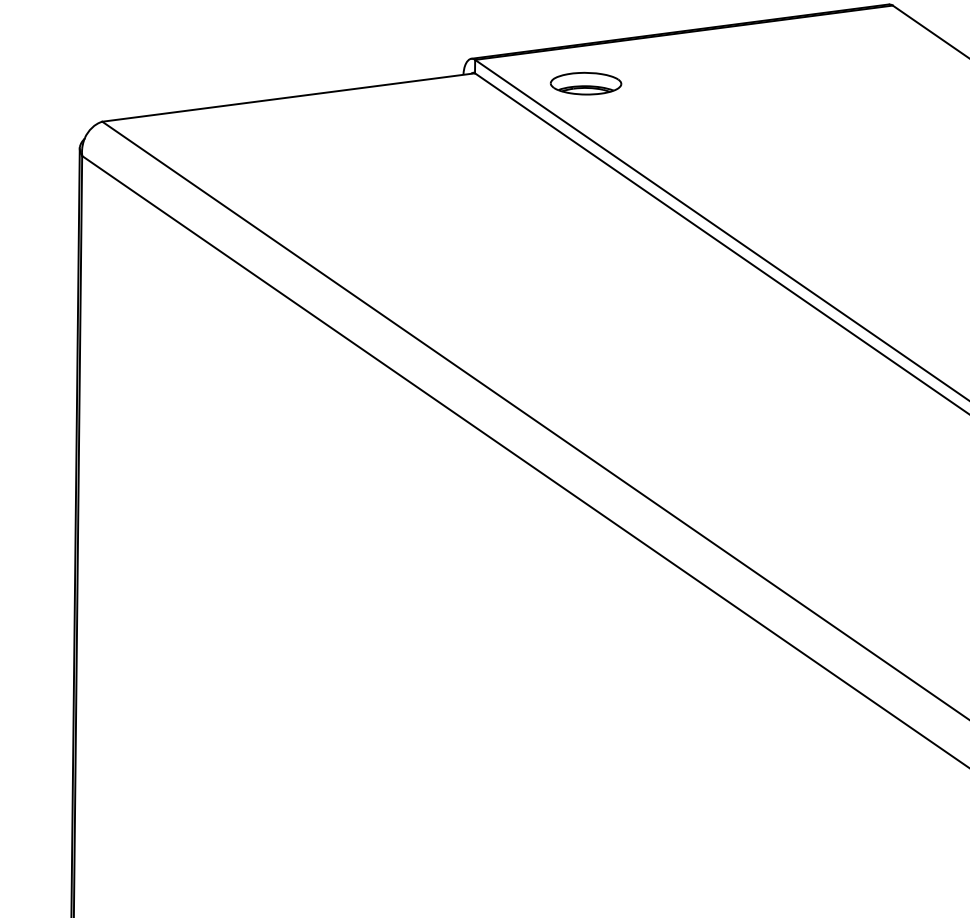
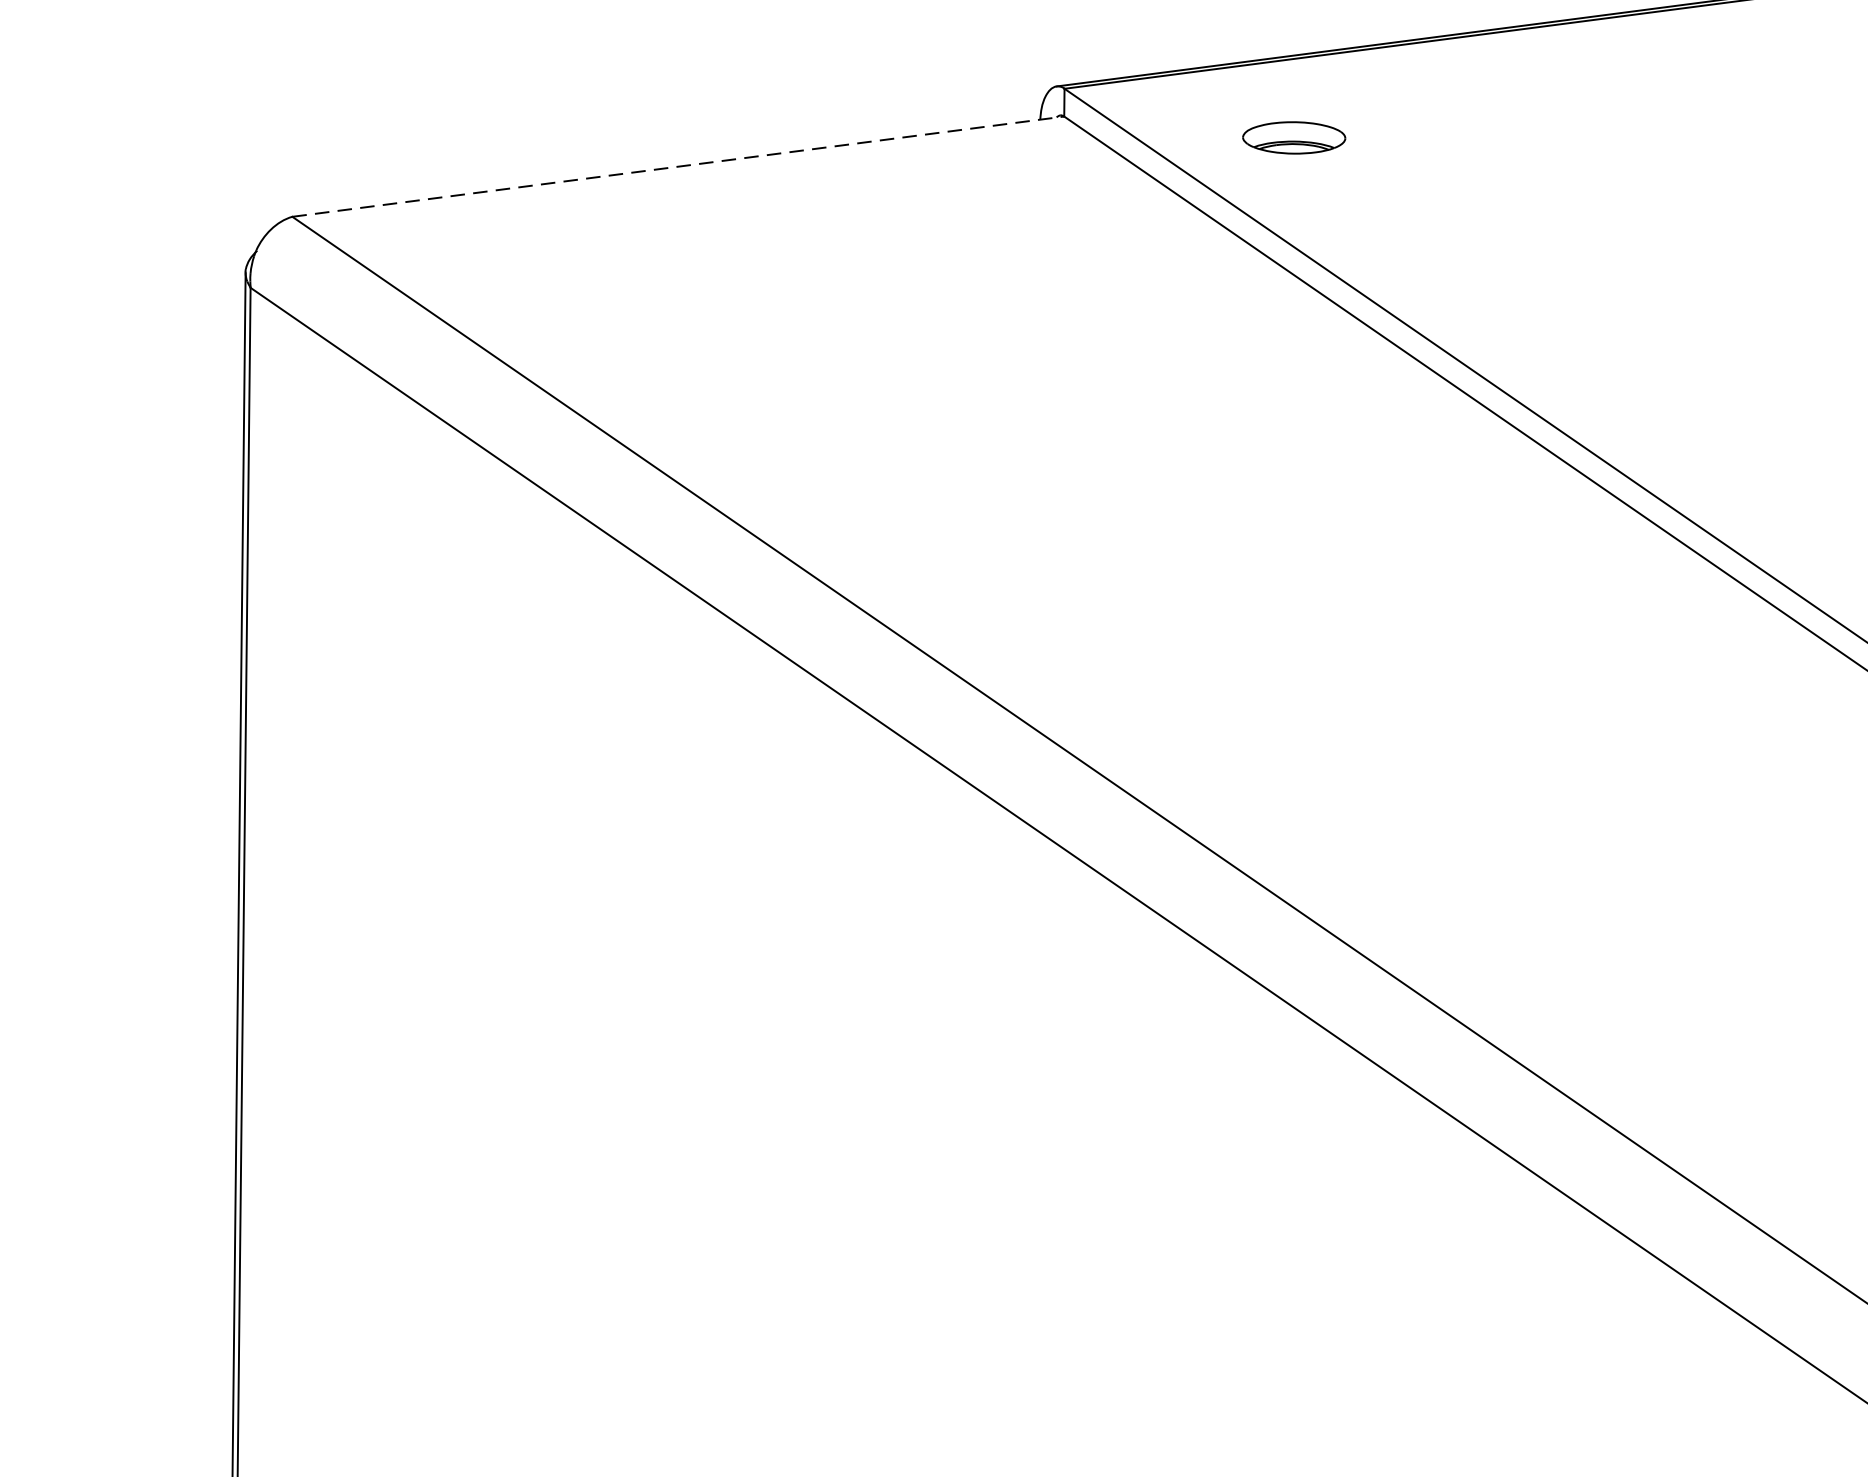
part: (585, 83) -> (1293, 137), size x0.7
line: (288, 97) -> (677, 166), solid -> dashed

